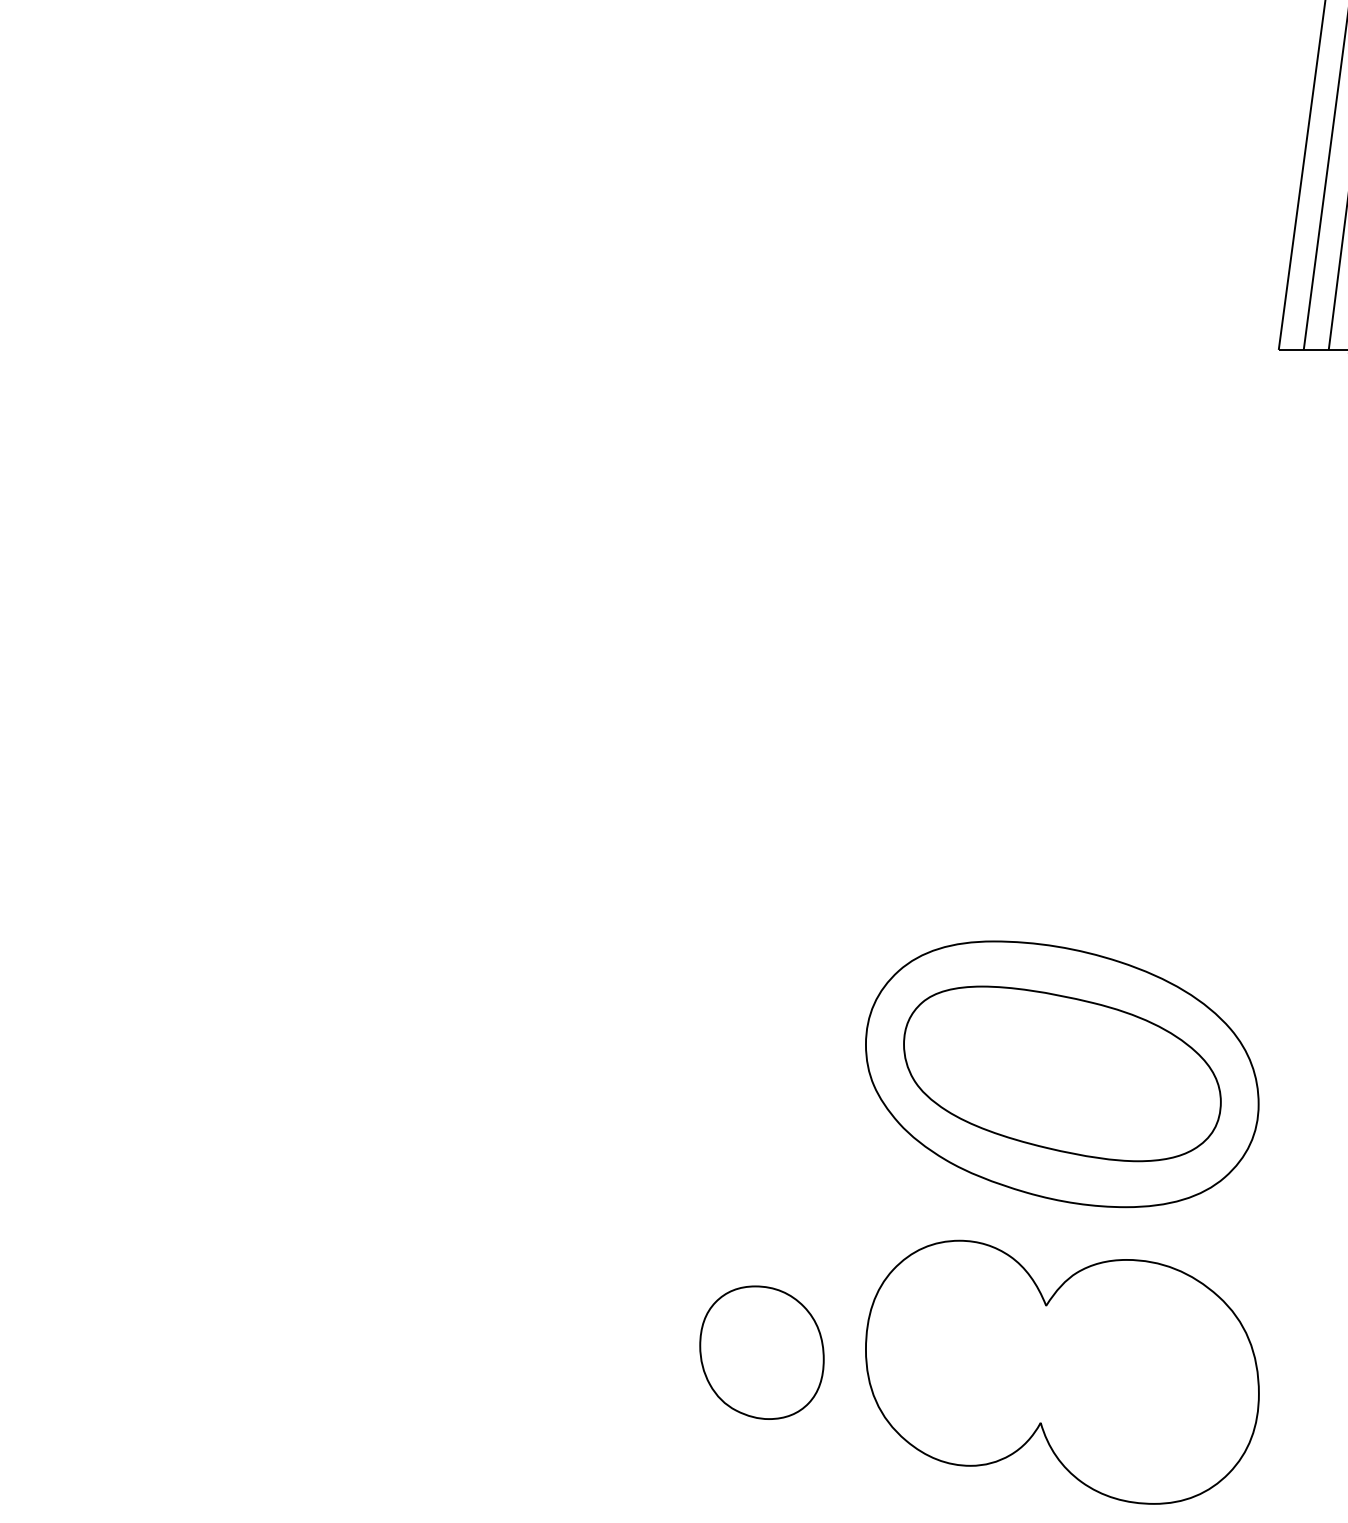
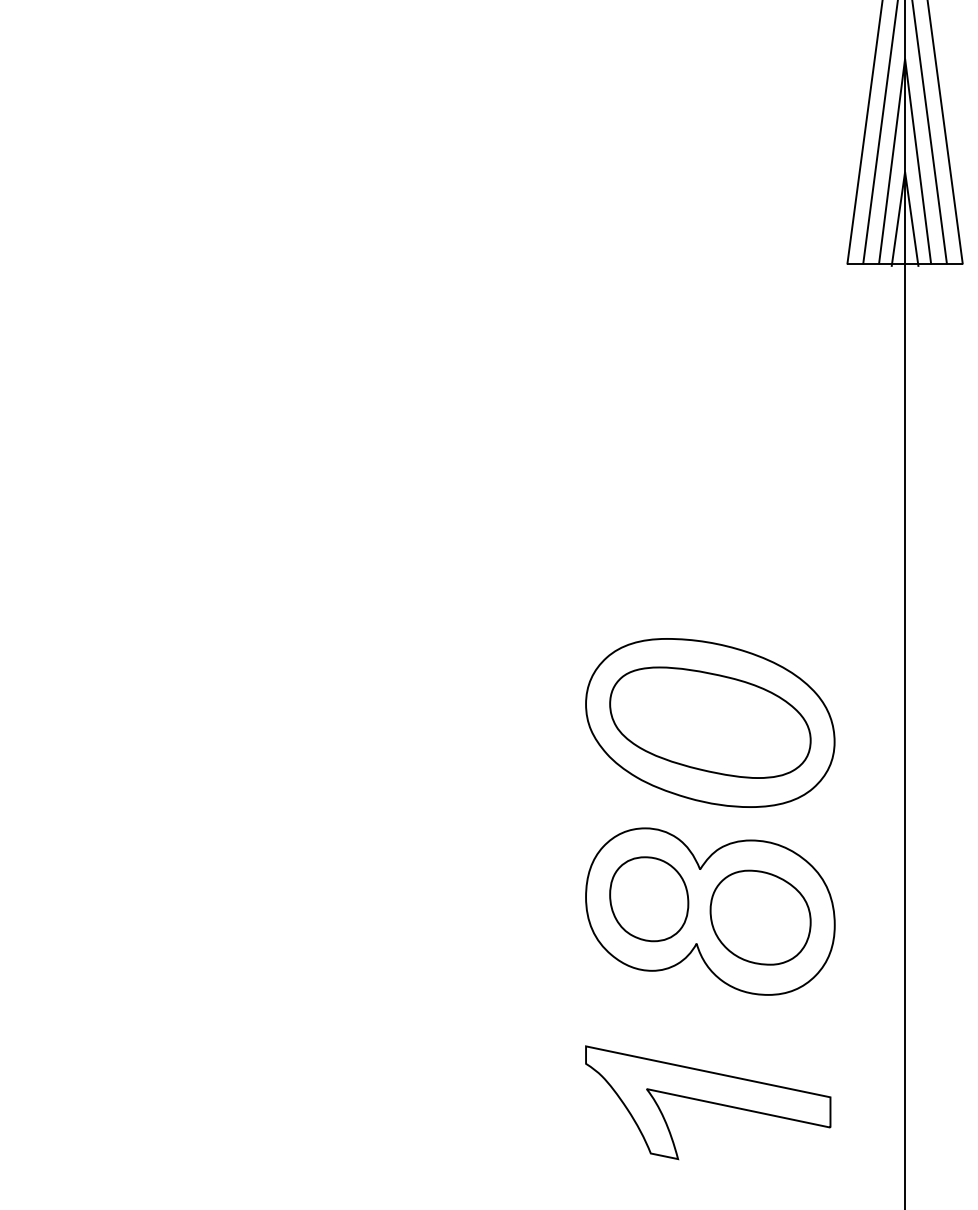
part: (762, 1353) -> (649, 899), moved
part: (1141, 1381) -> (760, 917), added

